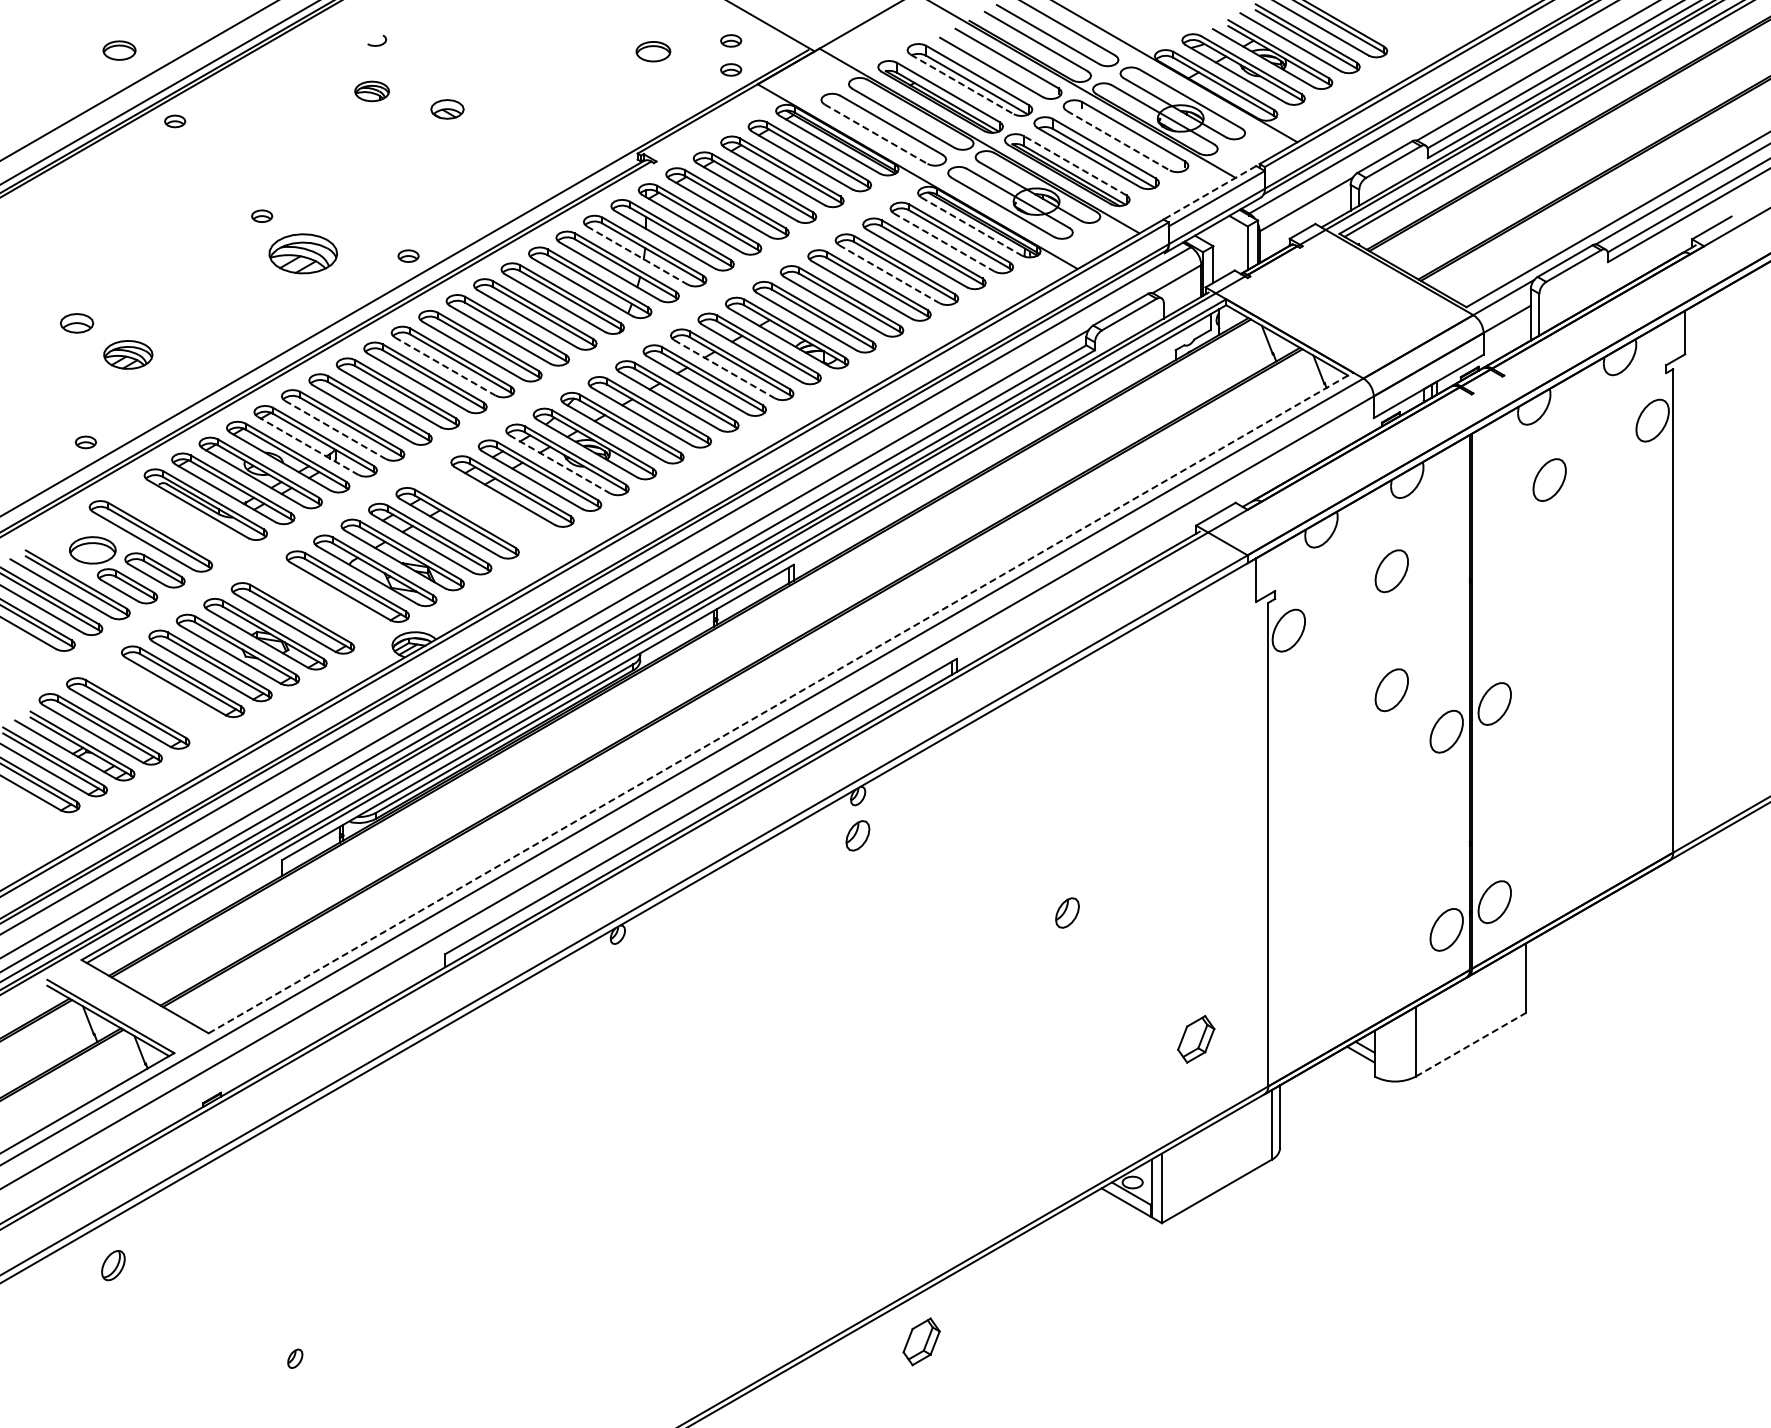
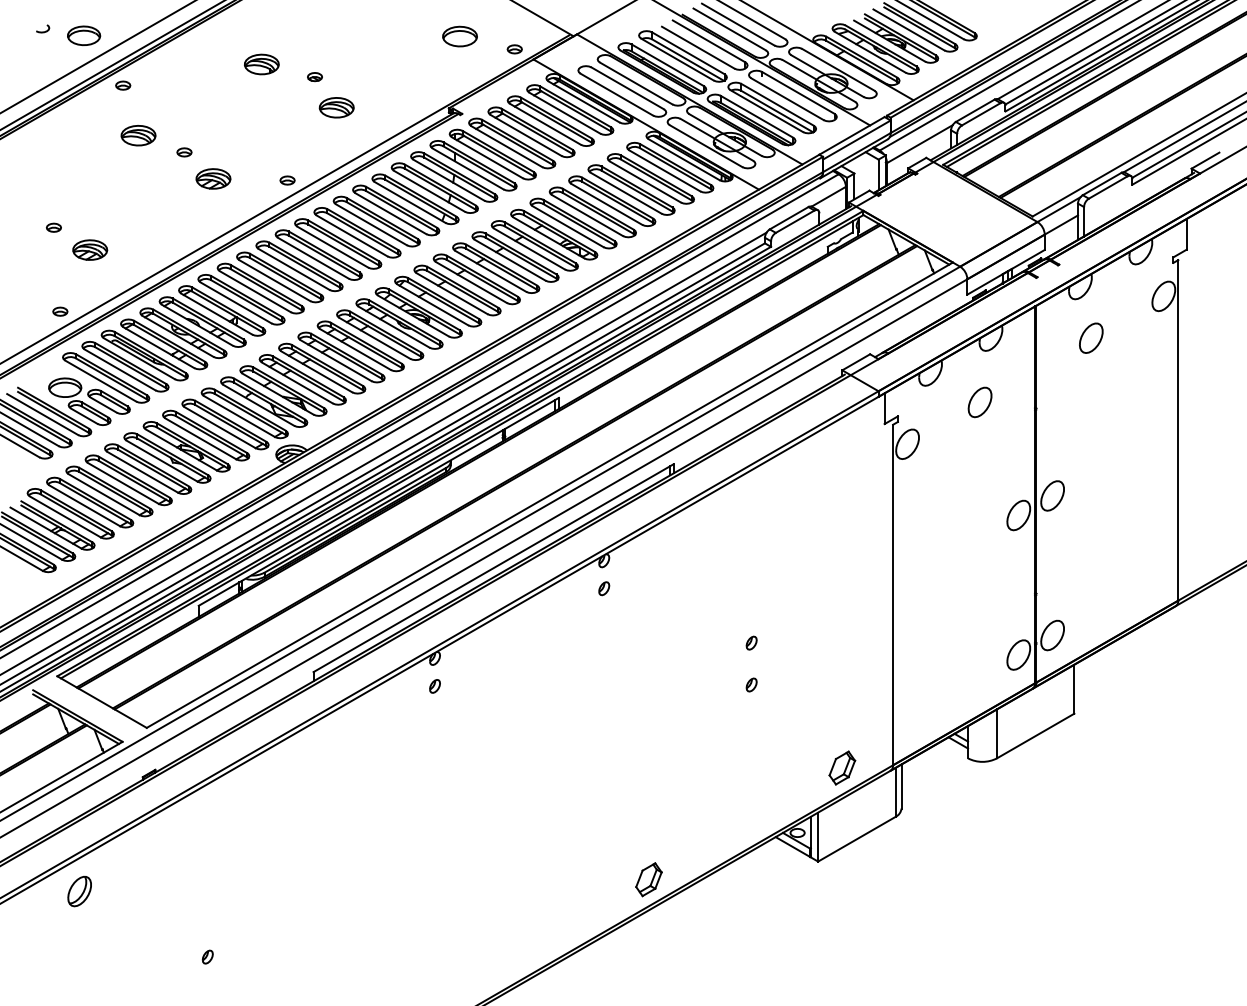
part: (731, 40) -> (515, 28), removed
curve: (377, 44) -> (43, 31), moved
part: (119, 50) -> (84, 35), size x1.43
part: (653, 51) -> (460, 36), size x1.43
line: (962, 84) -> (677, 59), dashed -> solid
part: (372, 91) -> (262, 64), size x1.43
part: (447, 108) -> (315, 76), size x0.62
line: (876, 134) -> (617, 94), dashed -> solid
line: (1118, 140) -> (787, 99), dashed -> solid
part: (478, 152) -> (336, 107), added
line: (1074, 165) -> (756, 116), dashed -> solid
part: (196, 192) -> (138, 135), added
line: (1209, 193) -> (851, 136), dashed -> solid
line: (972, 226) -> (684, 159), dashed -> solid
line: (944, 242) -> (665, 170), dashed -> solid
part: (303, 253) -> (213, 178), size x0.71
line: (637, 255) -> (448, 180), dashed -> solid
line: (889, 274) -> (626, 193), dashed -> solid
part: (76, 322) -> (53, 227), size x0.62
line: (445, 366) -> (313, 258), dashed -> solid
line: (724, 369) -> (510, 260), dashed -> solid
line: (335, 430) -> (236, 303), dashed -> solid
line: (308, 446) -> (217, 314), dashed -> solid
line: (560, 464) -> (394, 327), dashed -> solid
part: (485, 507) -> (341, 357), added
part: (178, 520) -> (125, 366), added
part: (320, 602) -> (225, 424), added
part: (1391, 690) -> (979, 486), removed
part: (155, 697) -> (109, 491), added
line: (780, 702) -> (549, 494), dashed -> solid
part: (858, 835) -> (604, 588), size x0.62
part: (1067, 912) -> (751, 642), size x0.62
part: (1067, 972) -> (751, 685), added
part: (617, 974) -> (434, 686), added
part: (1196, 1039) -> (842, 768), moved
line: (1471, 1044) -> (1036, 735), dashed -> solid
part: (113, 1265) -> (79, 891), size x1.43
part: (921, 1341) -> (648, 879), moved

